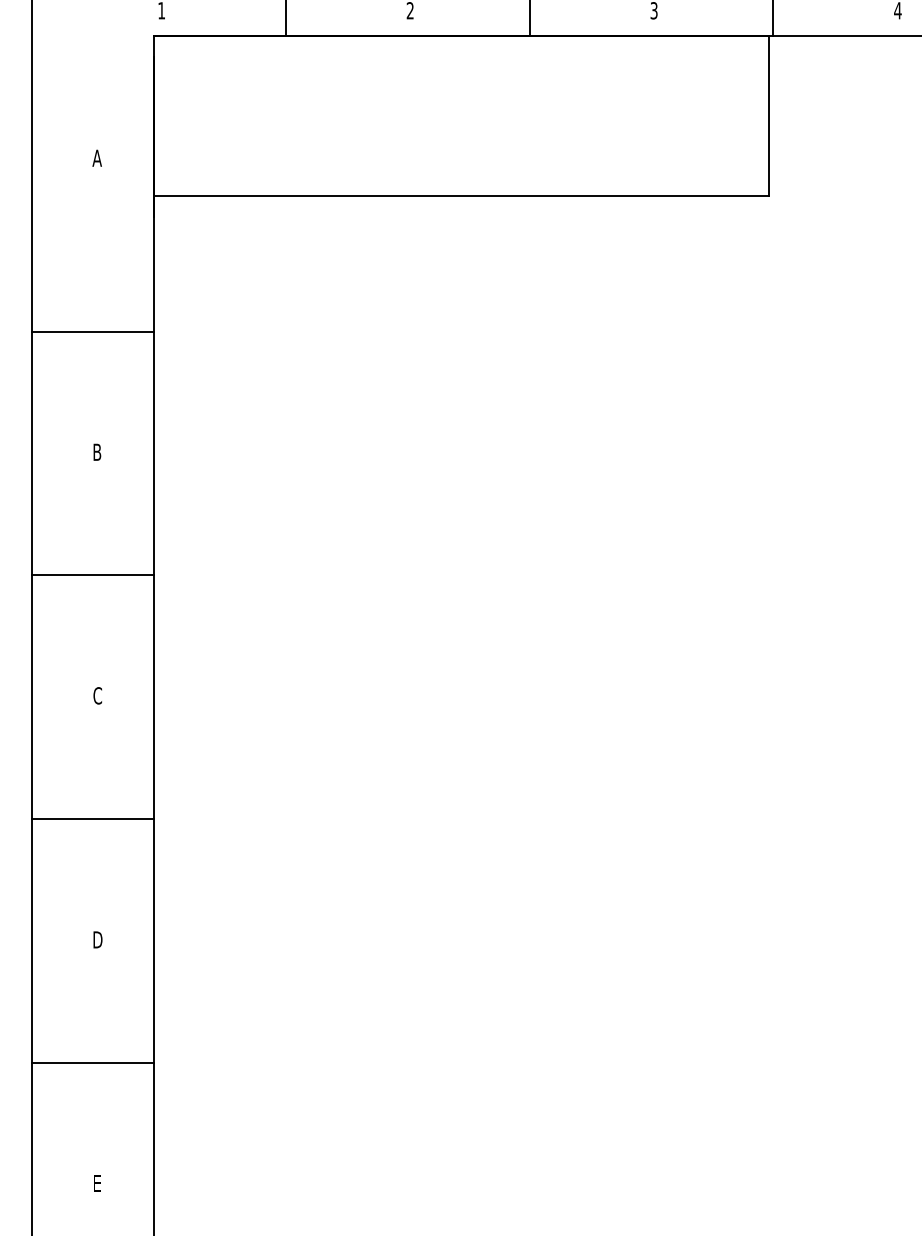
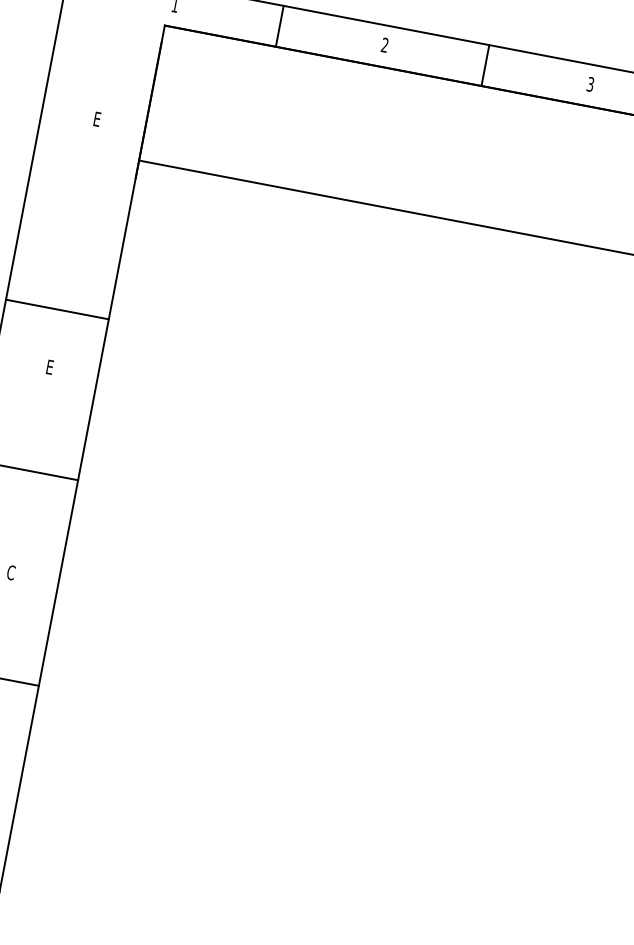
text: (96, 157) -> (96, 118), A -> E
line: (93, 331) -> (57, 309), moved
text: (97, 451) -> (50, 366), B -> E

